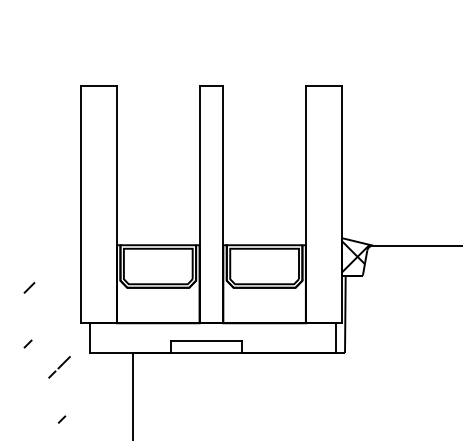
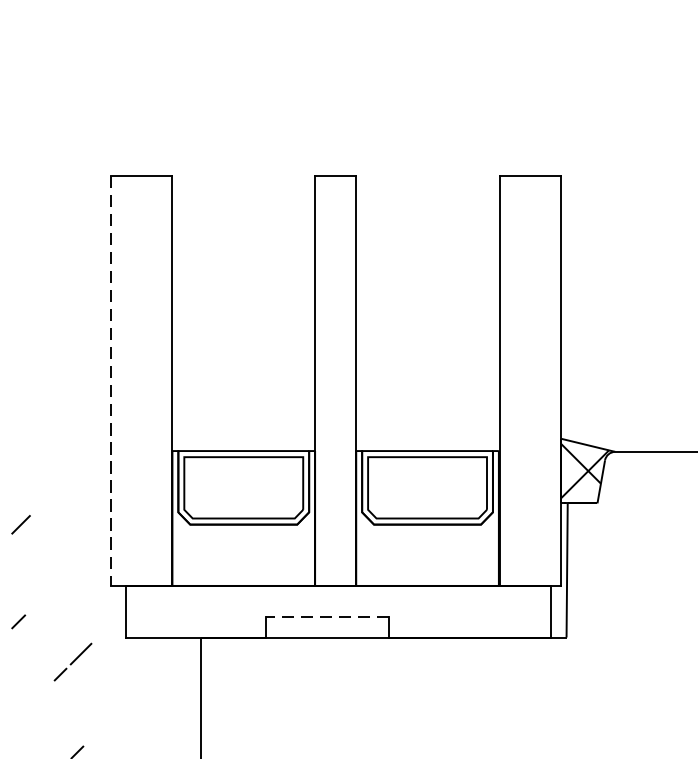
line: (81, 204) -> (111, 380), solid -> dashed
line: (206, 341) -> (327, 617), solid -> dashed

